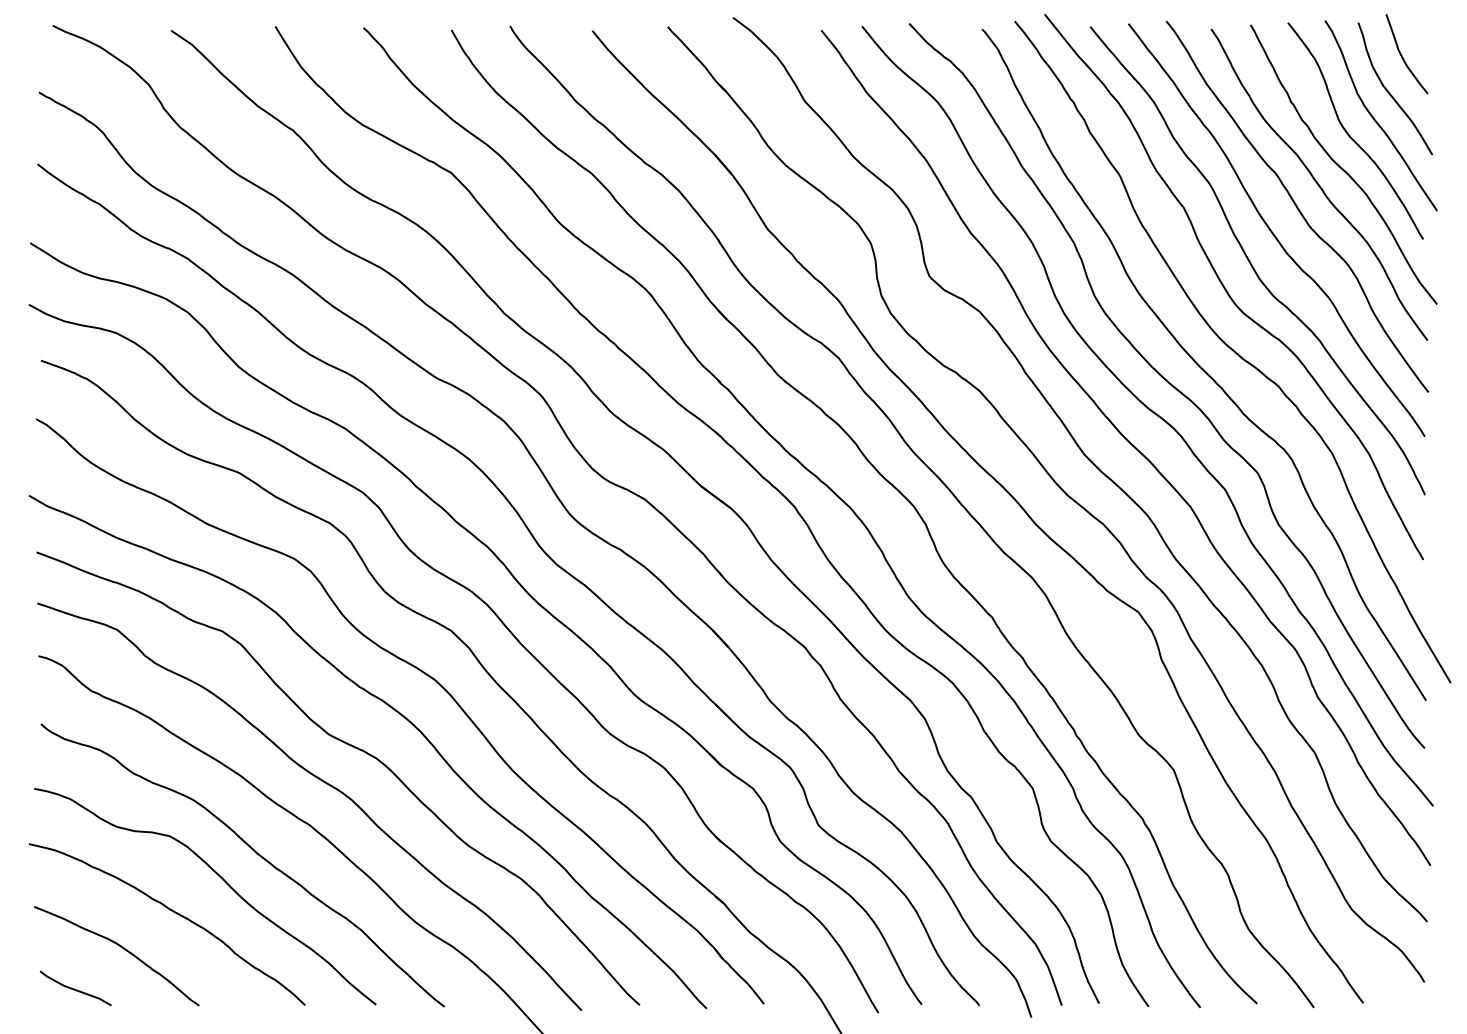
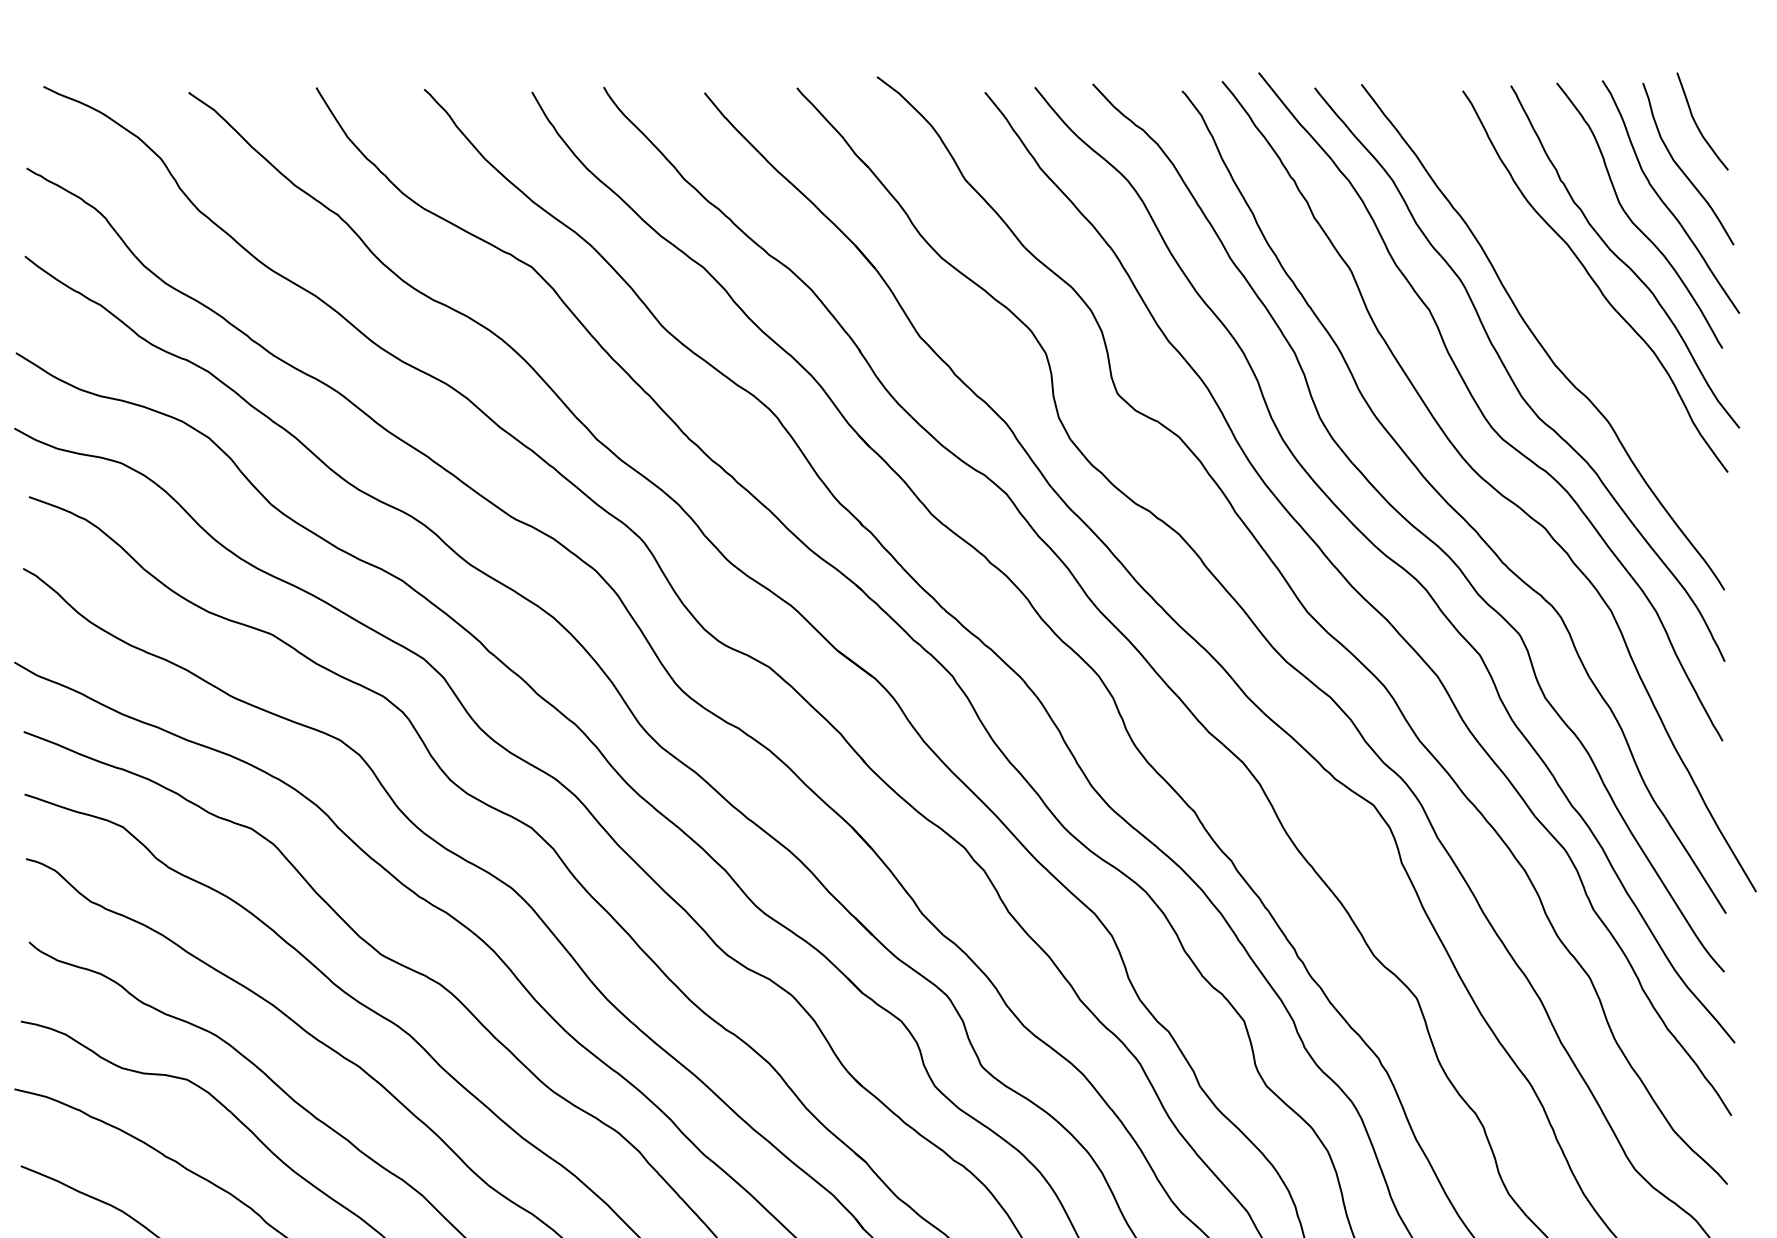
curve: (1297, 206) -> (1568, 308), removed

